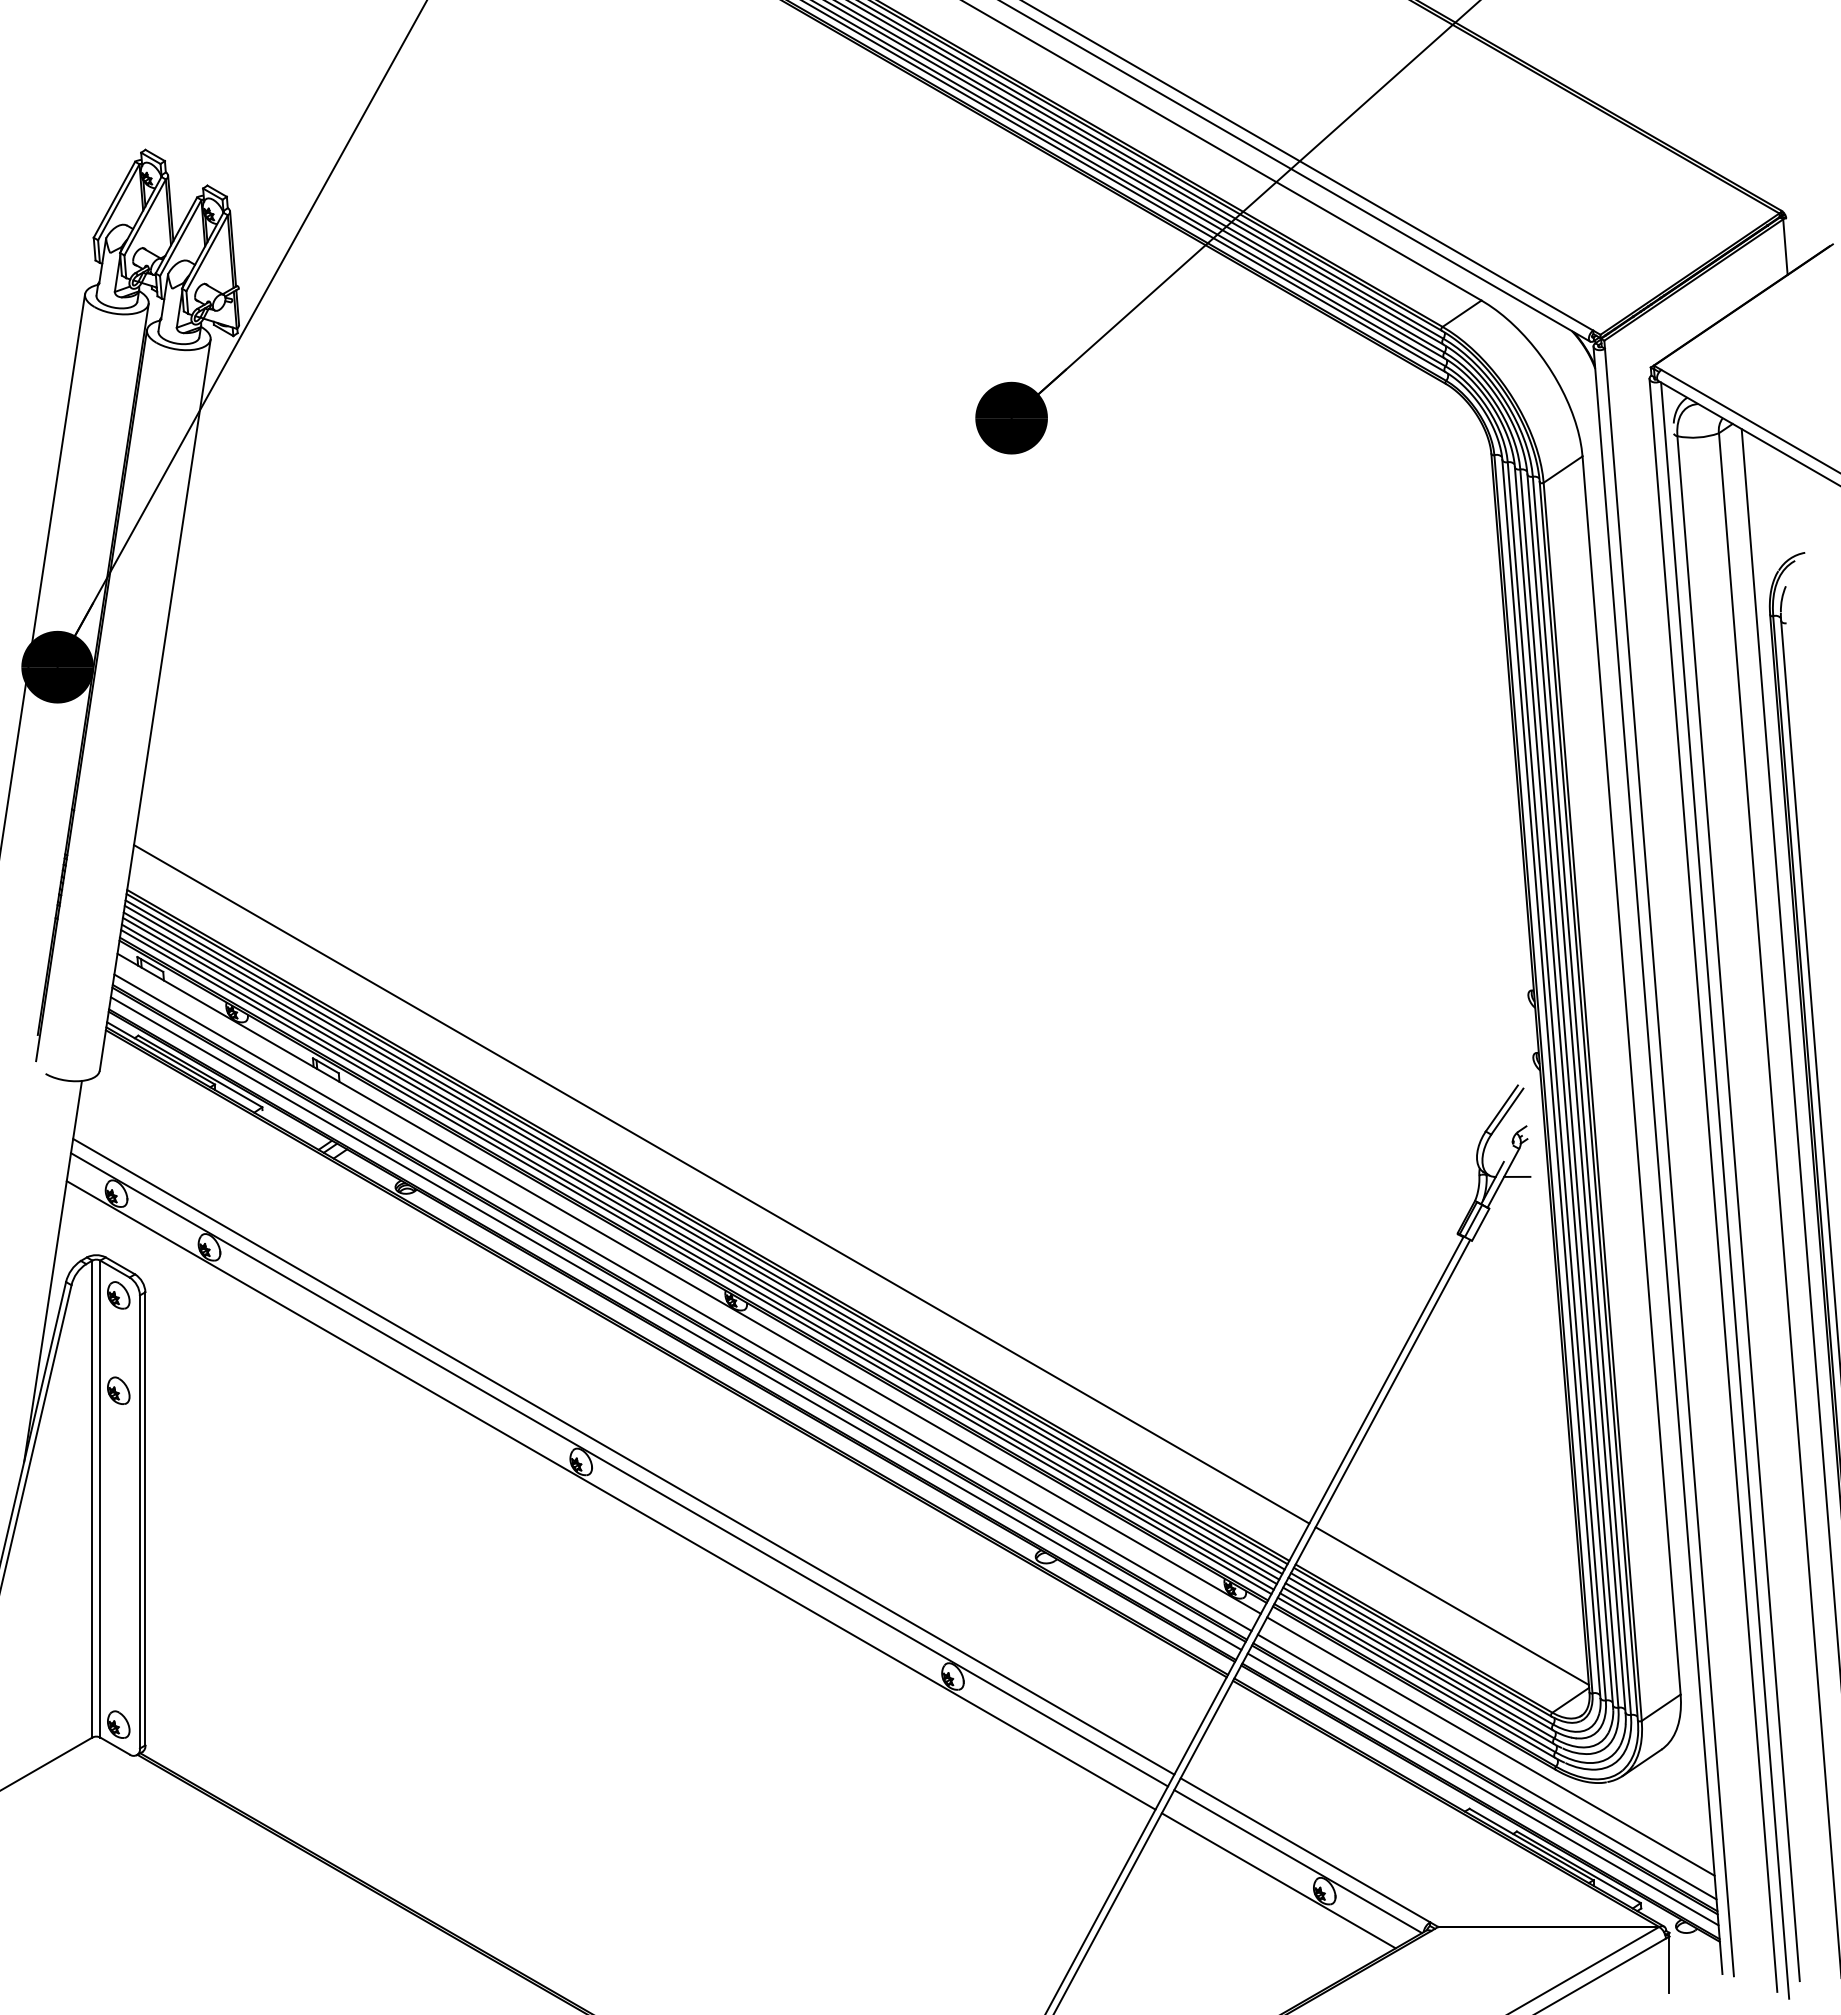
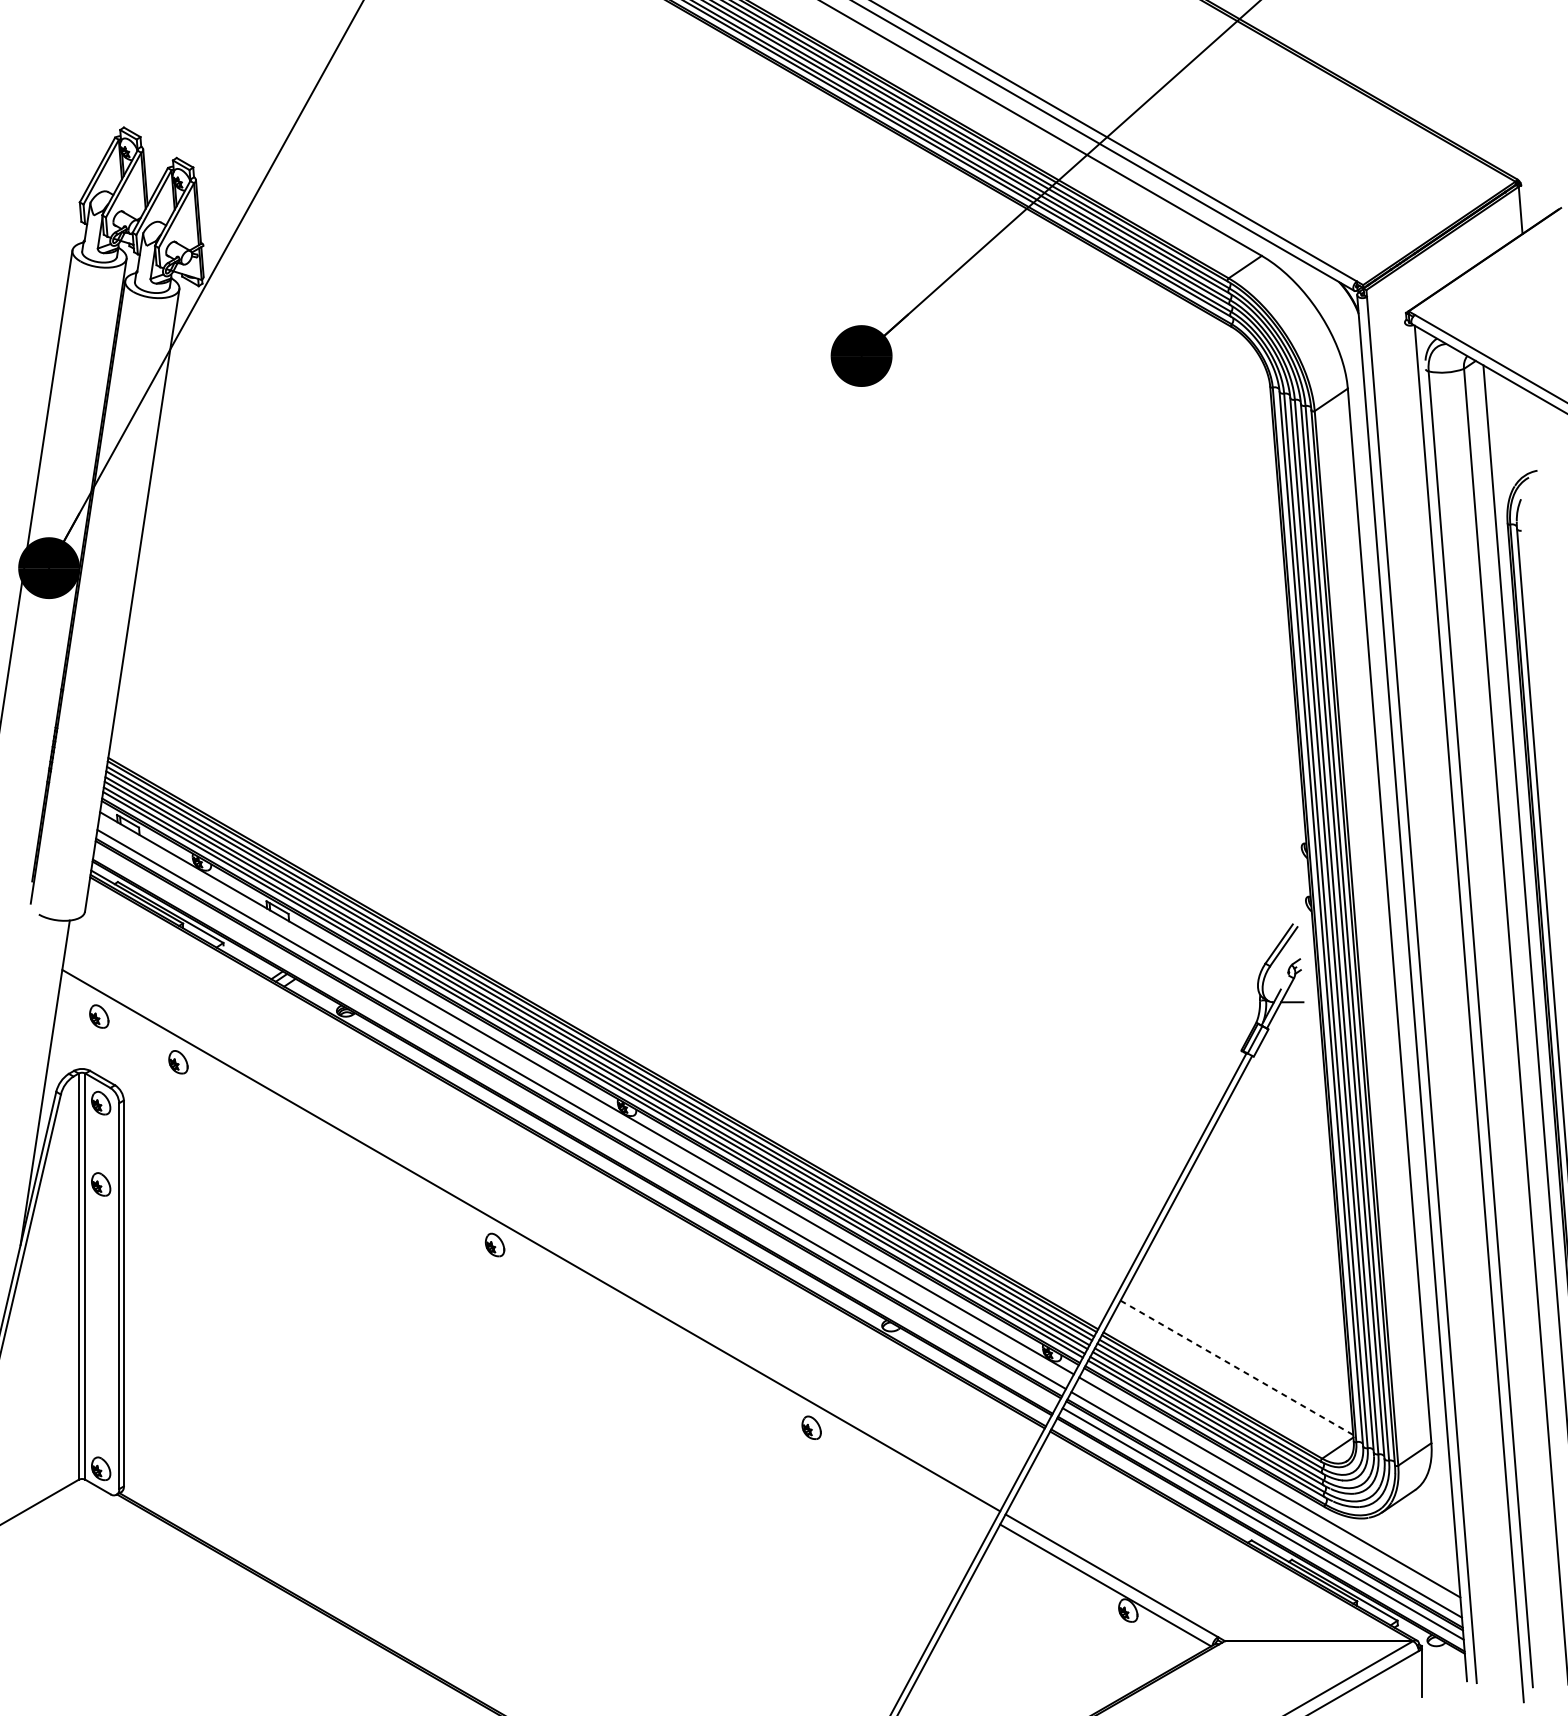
line: (721, 1184) -> (614, 1008), removed
line: (1713, 1184) -> (1459, 1008), removed
line: (675, 1323) -> (575, 1127), removed
line: (619, 1469) -> (527, 1251), removed
line: (610, 1495) -> (519, 1273), removed
line: (1452, 1606) -> (1237, 1368), solid -> dashed
line: (1278, 1880) -> (1088, 1601), removed

